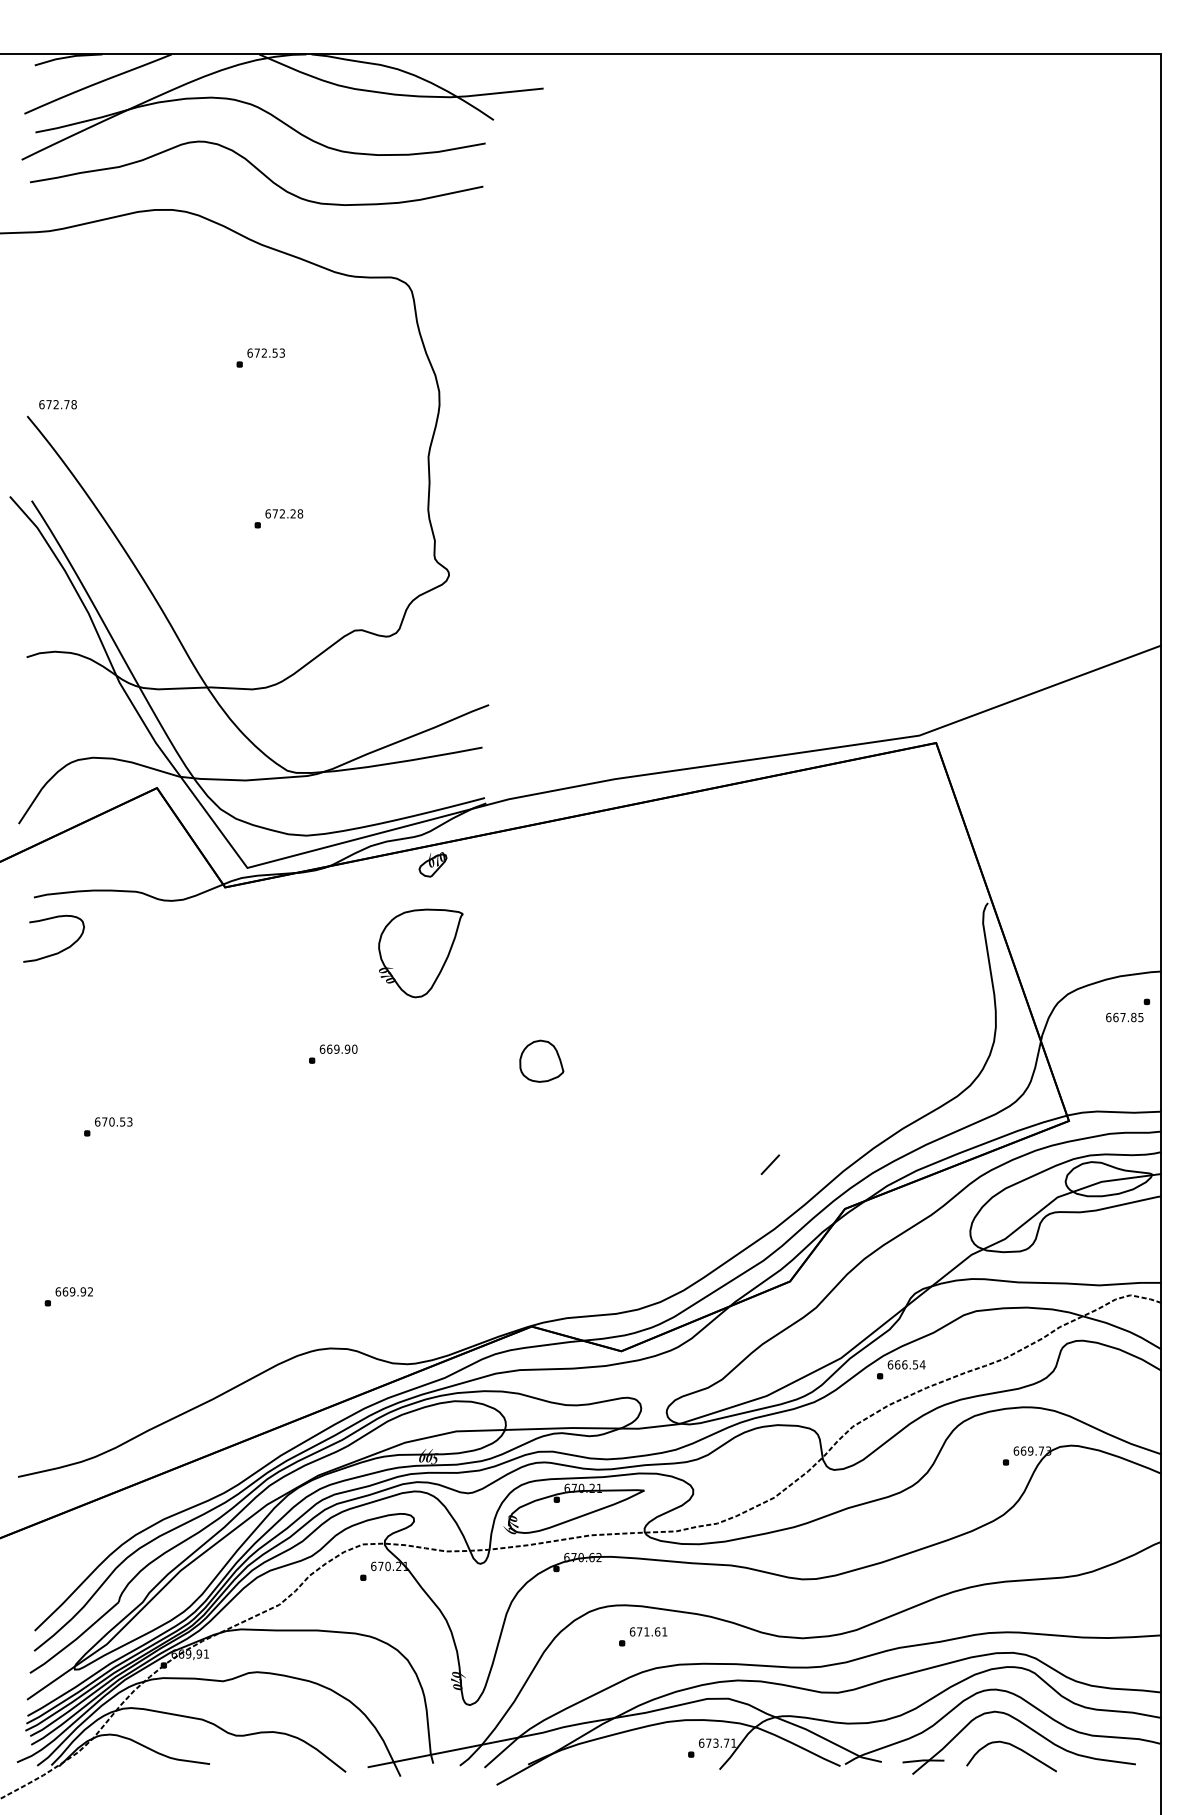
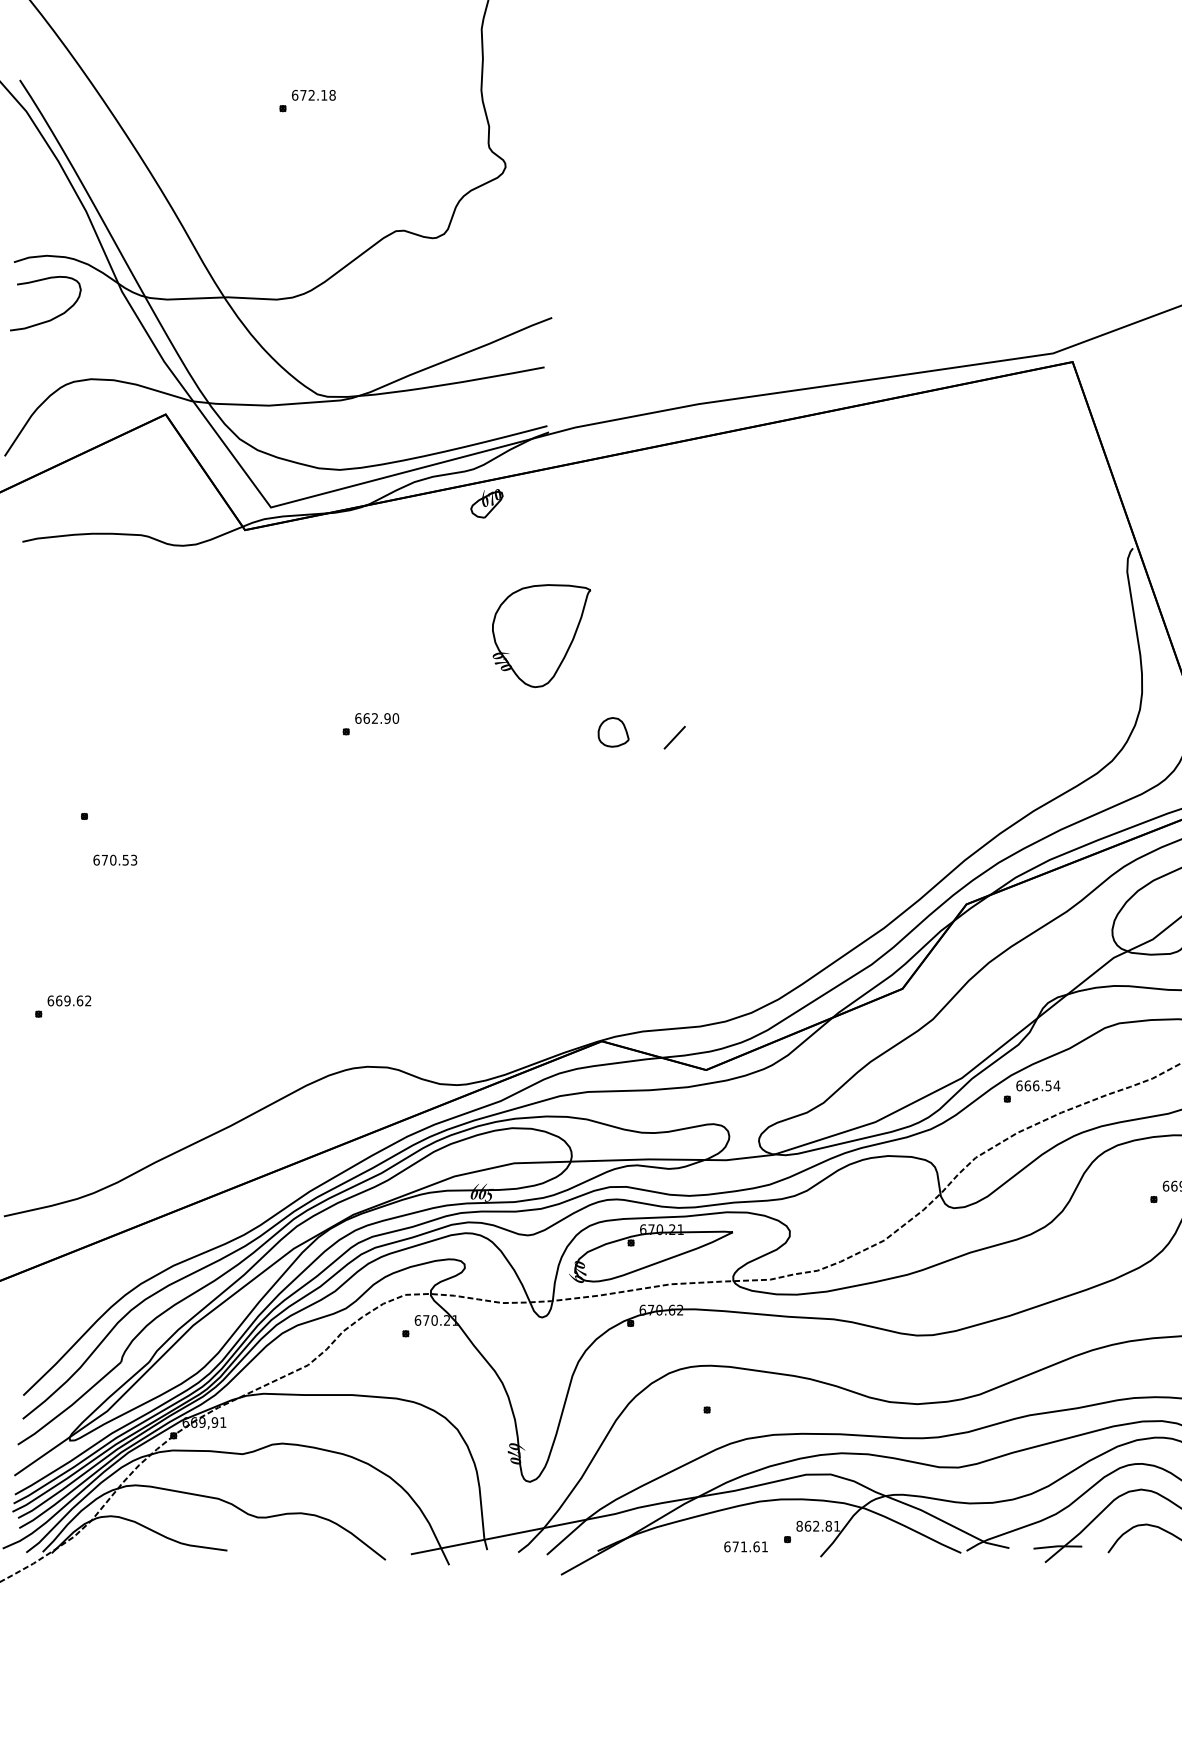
text: (292, 513) -> (323, 94), 672.28 -> 672.18
curve: (60, 950) -> (53, 317), moved
part: (420, 953) -> (541, 636), moved
text: (336, 1048) -> (374, 717), 669.90 -> 662.90
part: (541, 1060) -> (613, 731), size x0.6
text: (113, 1121) -> (115, 859), moved
line: (770, 1164) -> (674, 737), moved
text: (83, 1291) -> (80, 1000), 669.92 -> 669.62
text: (648, 1631) -> (745, 1546), moved
text: (714, 1742) -> (814, 1525), 673.71 -> 862.81

